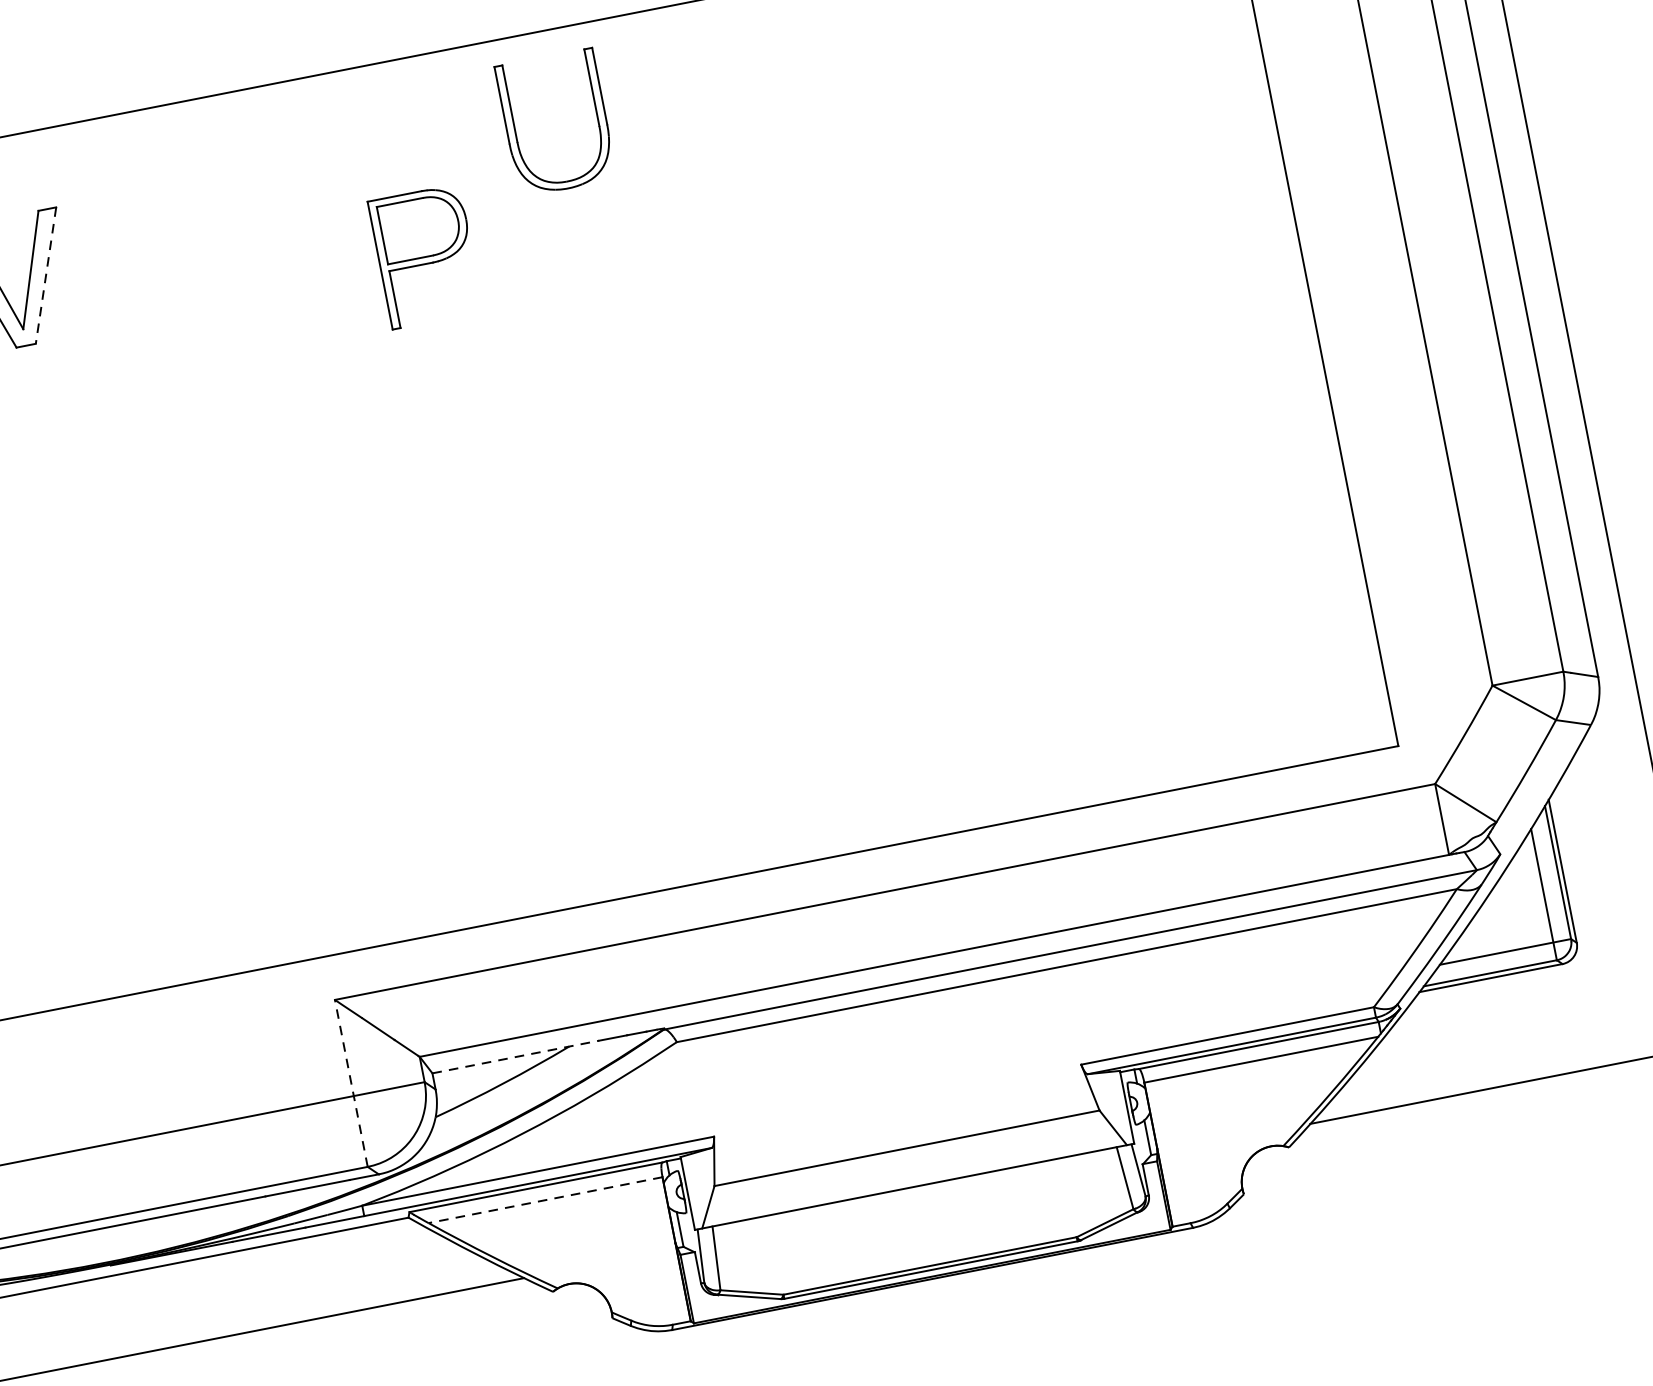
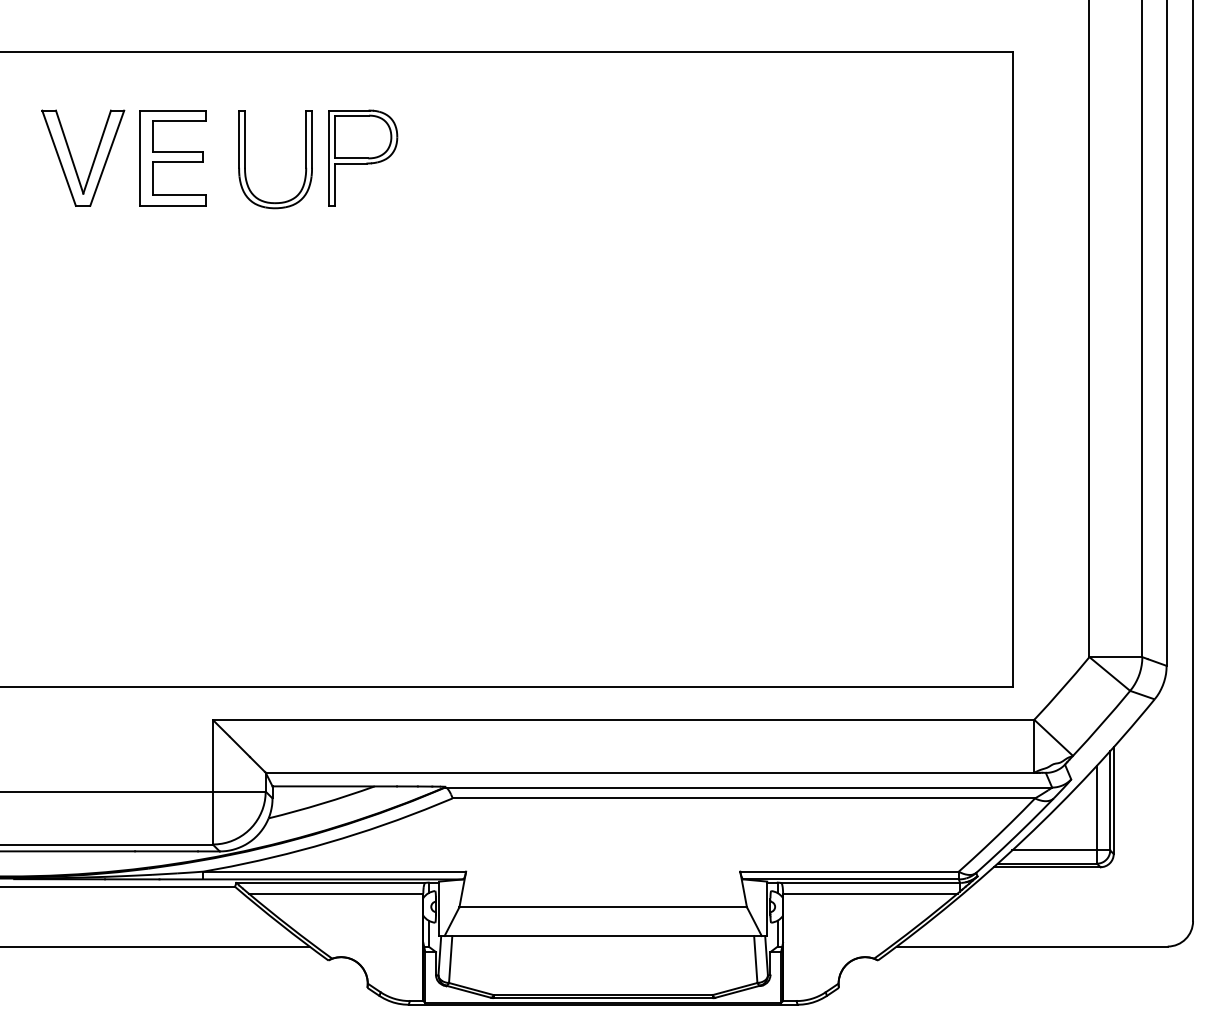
part: (515, 130) -> (245, 159), moved
part: (426, 255) -> (363, 157), moved
part: (133, 258) -> (172, 158), added
line: (46, 275) -> (107, 158), dashed -> solid
line: (516, 1056) -> (335, 786), dashed -> solid
line: (350, 1082) -> (212, 781), dashed -> solid
line: (544, 1200) -> (335, 893), dashed -> solid

